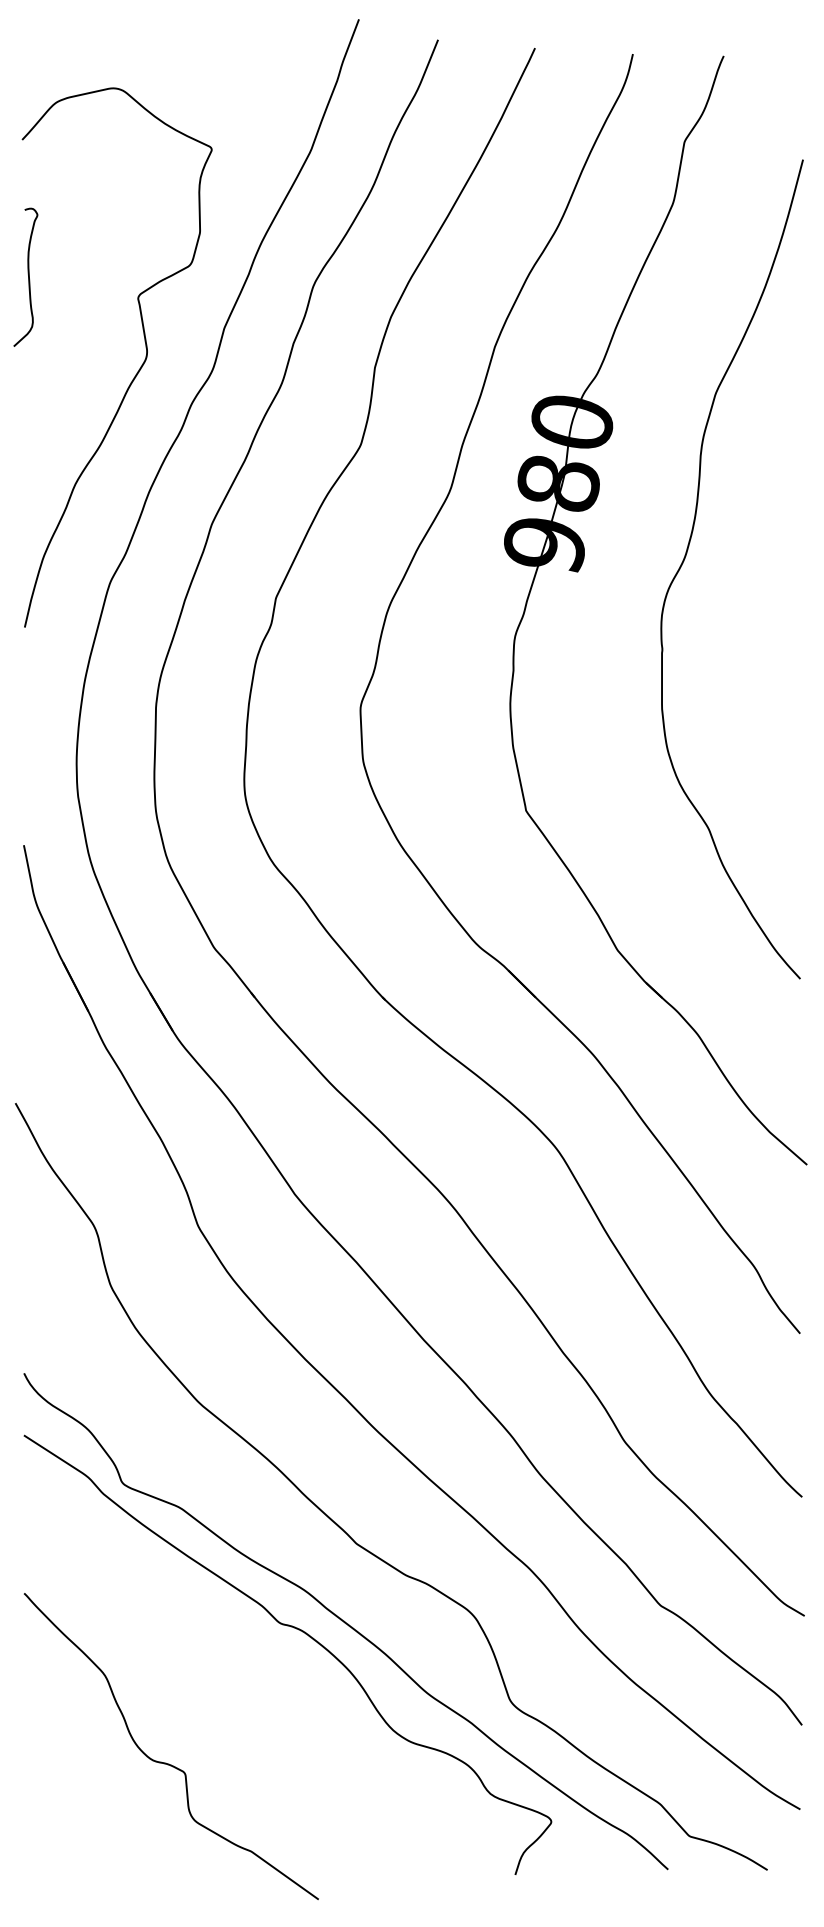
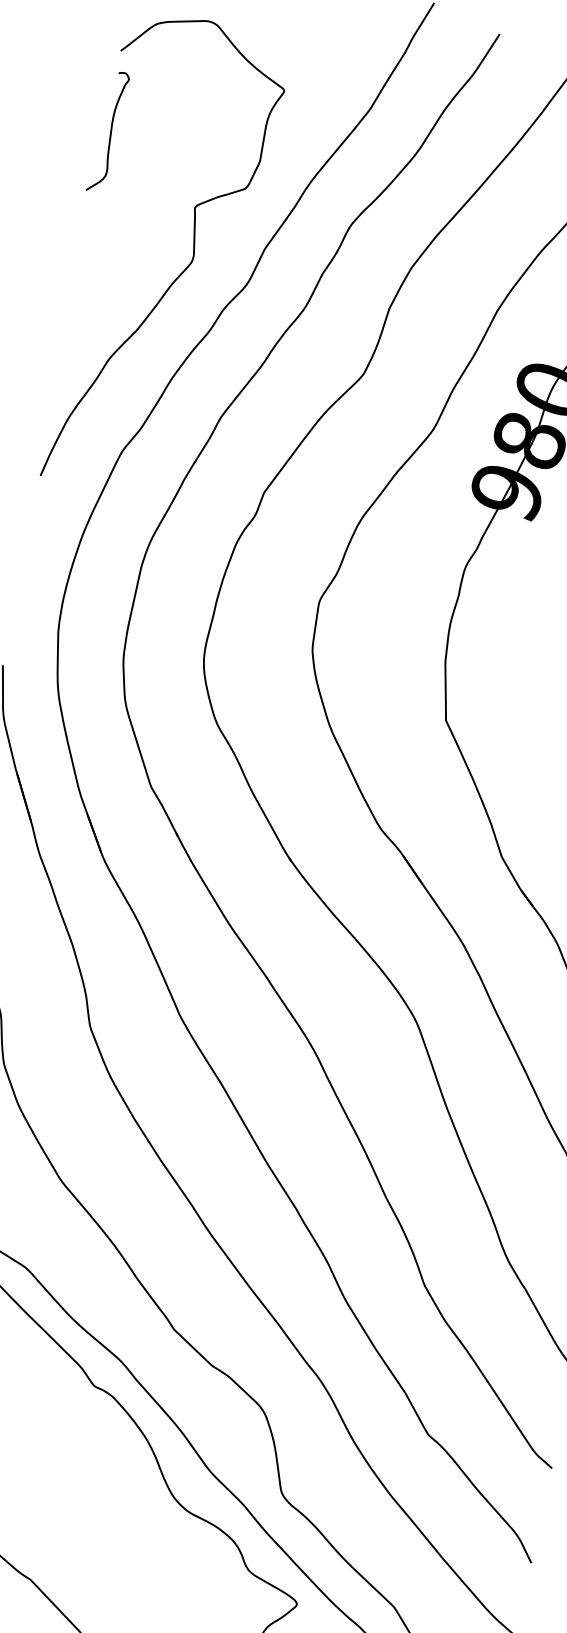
curve: (27, 274) -> (110, 129), moved

